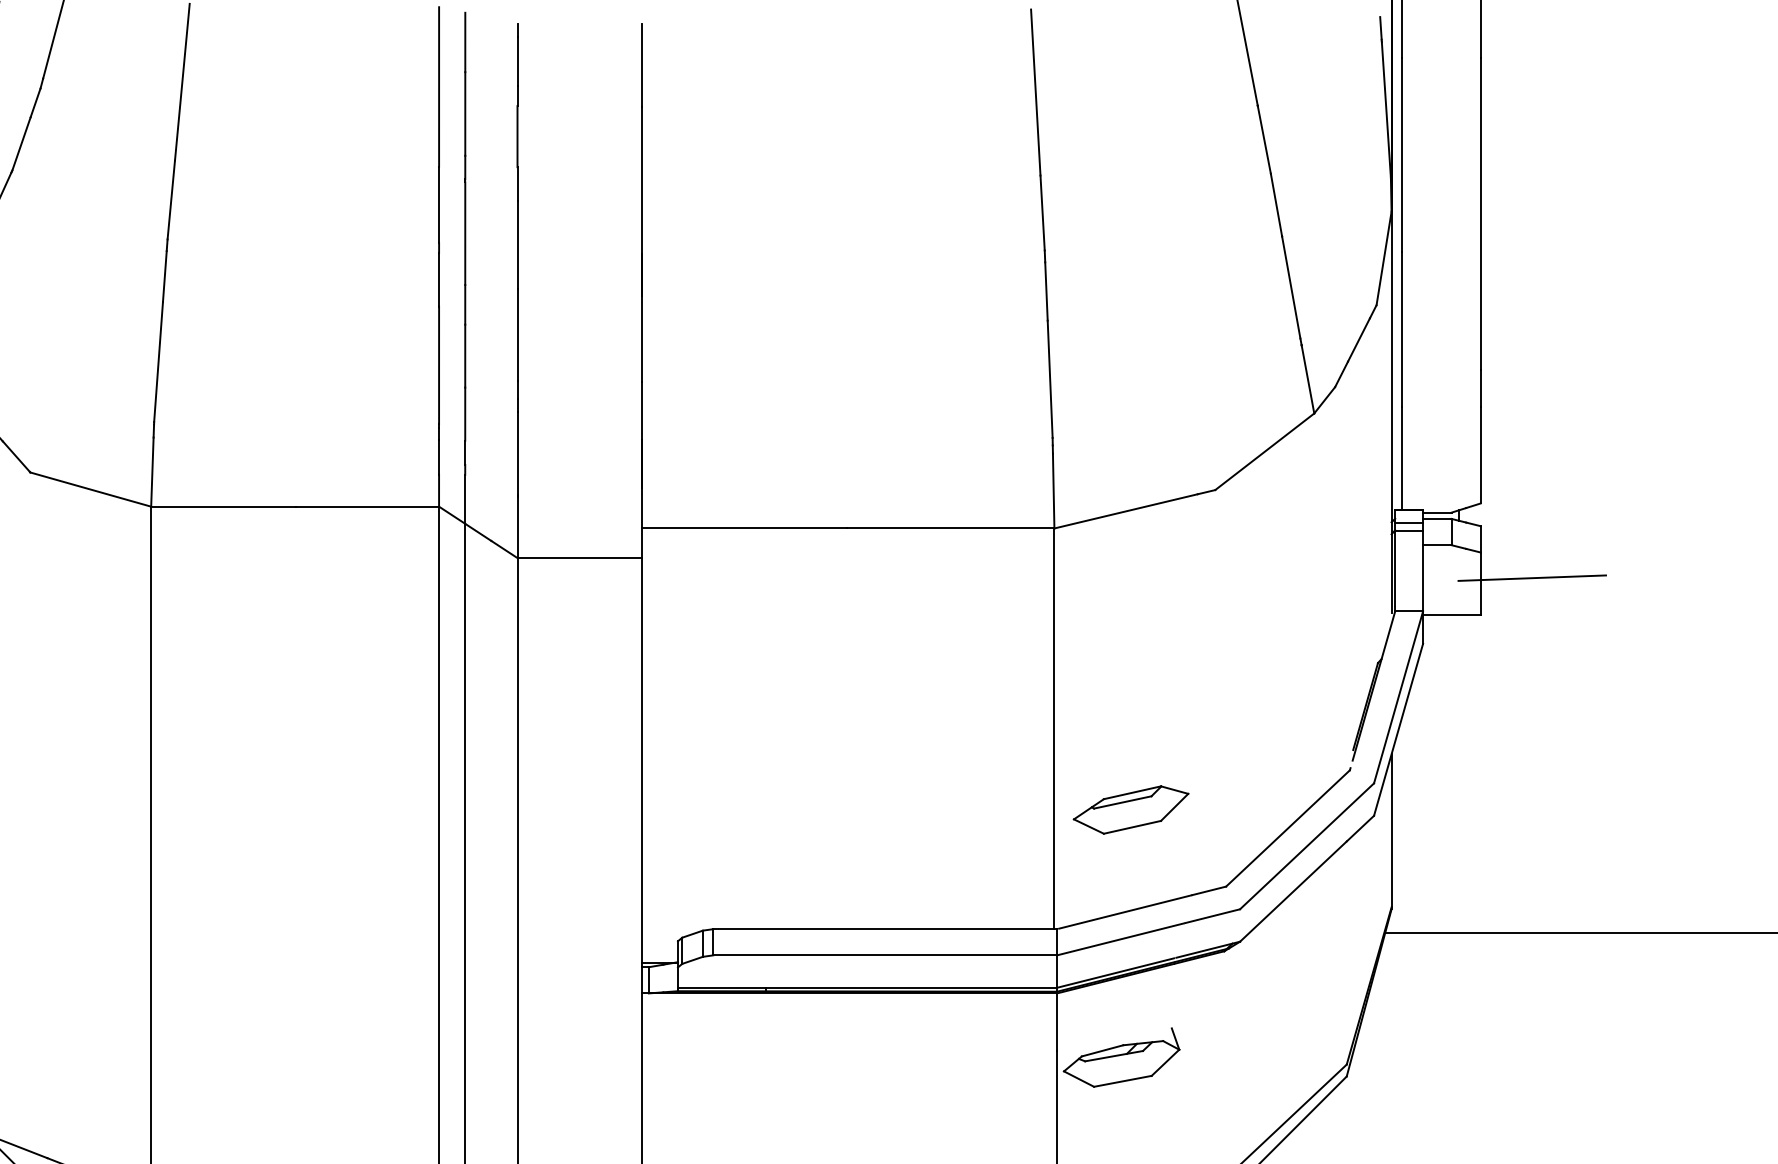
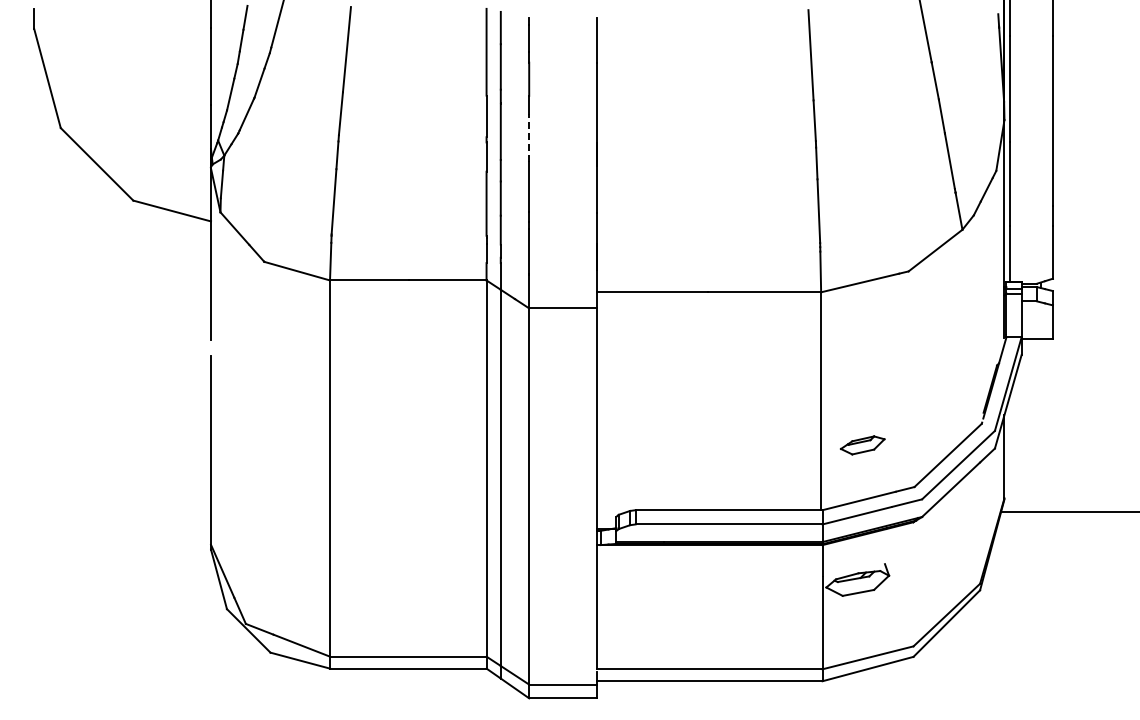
line: (518, 245) -> (529, 138), solid -> dashed
line: (1531, 576) -> (1080, 318), removed
part: (1130, 810) -> (862, 445), size x0.7

